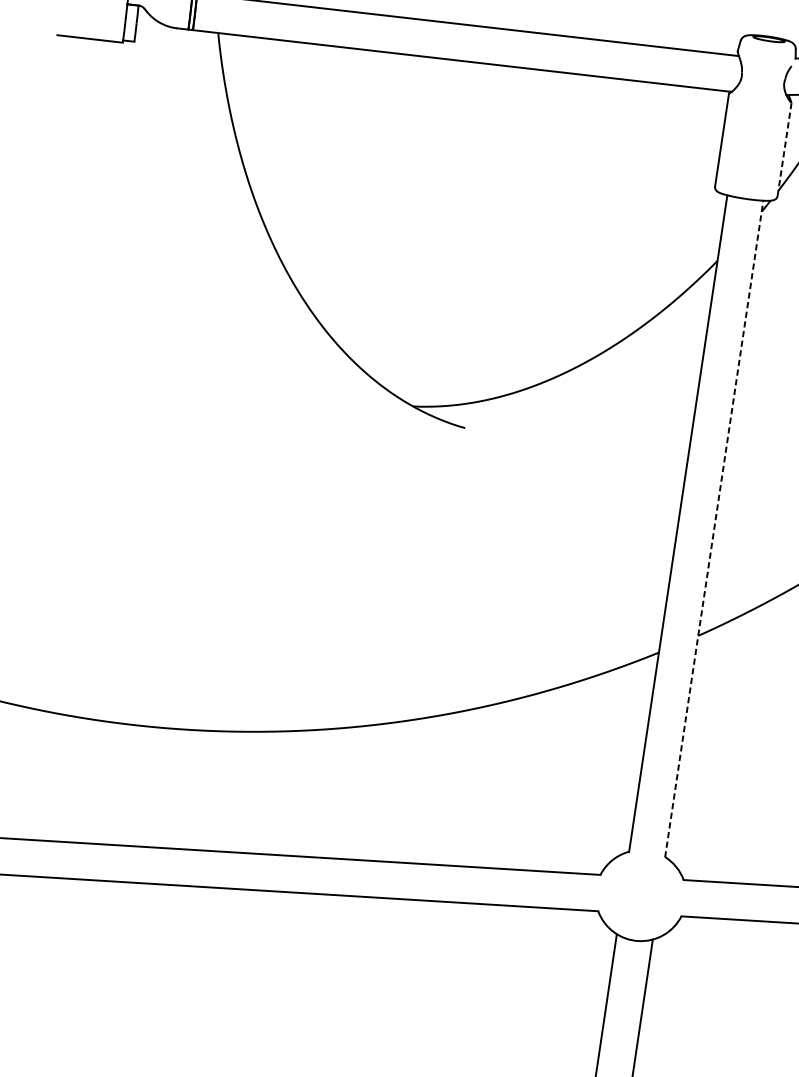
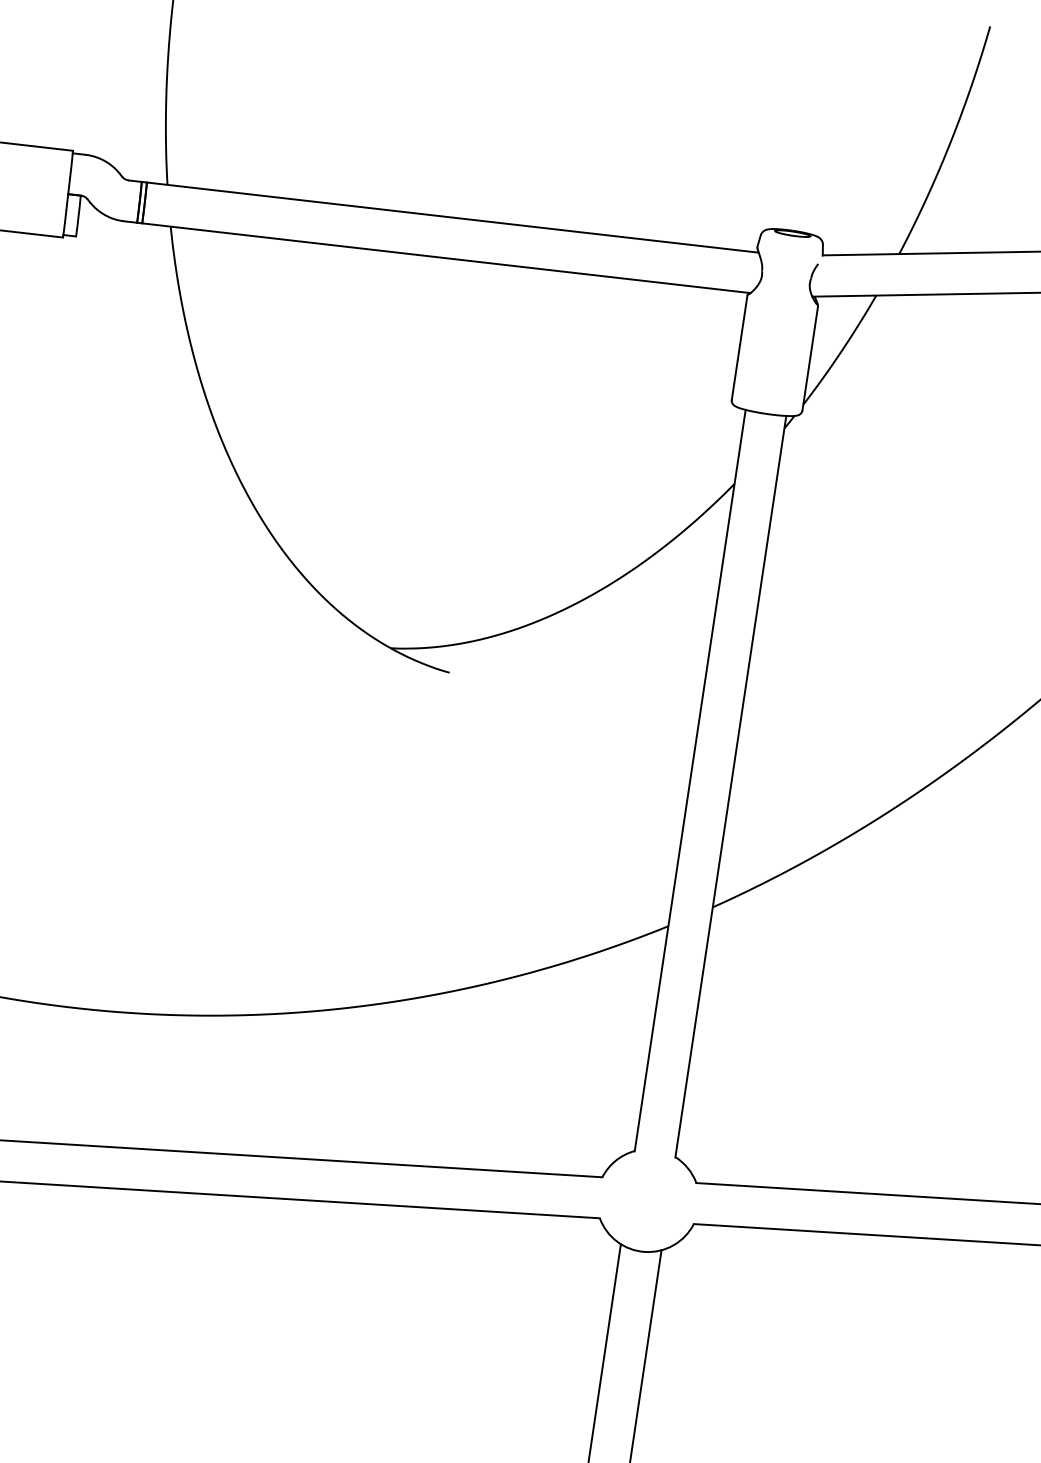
line: (784, 149) -> (810, 358), dashed -> solid
line: (713, 528) -> (730, 786), dashed -> solid

